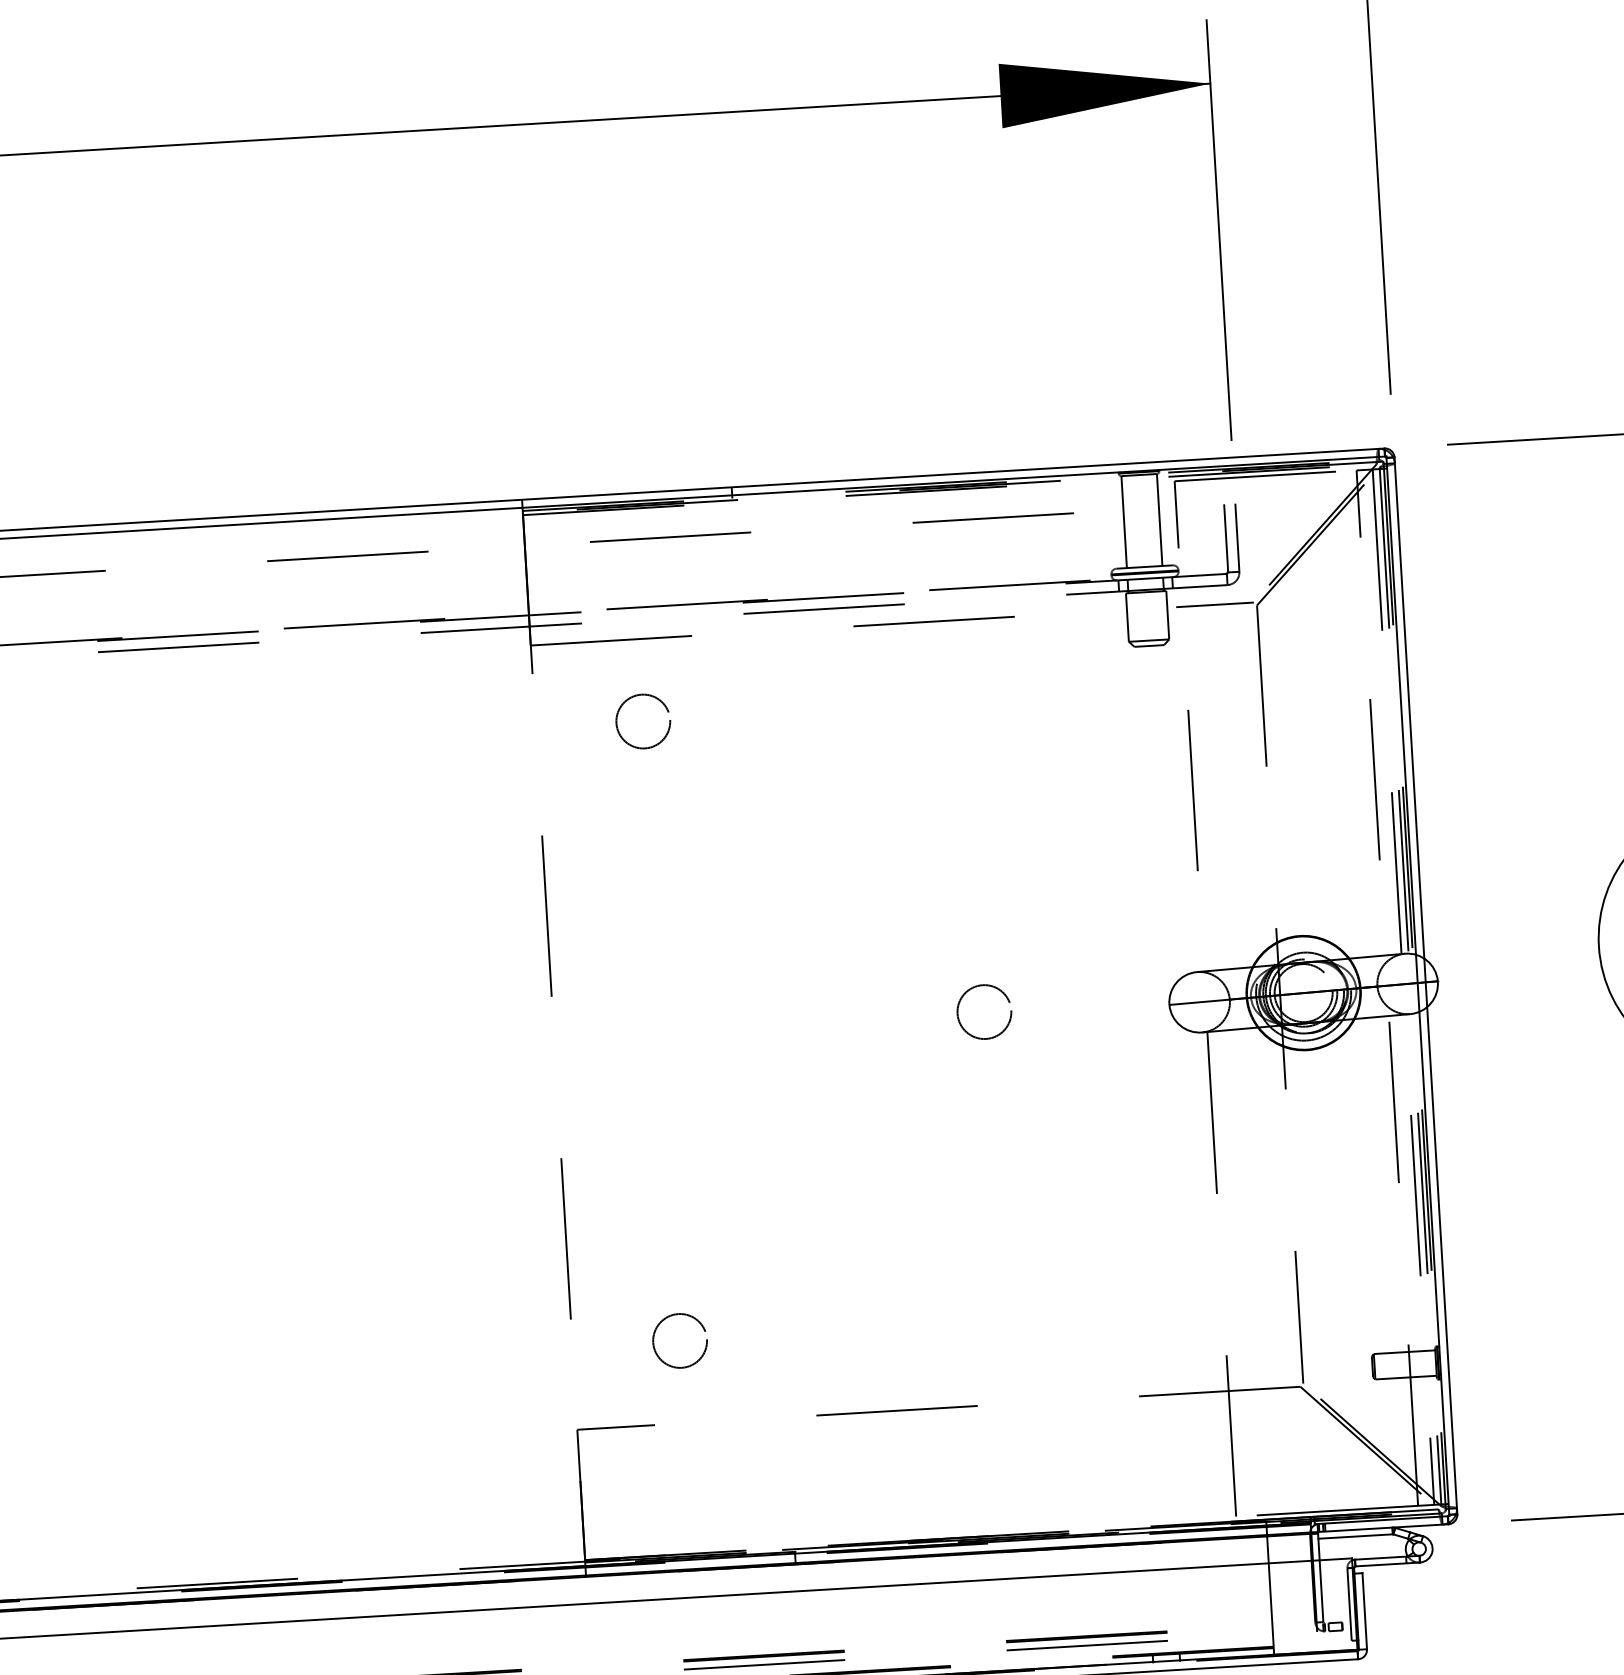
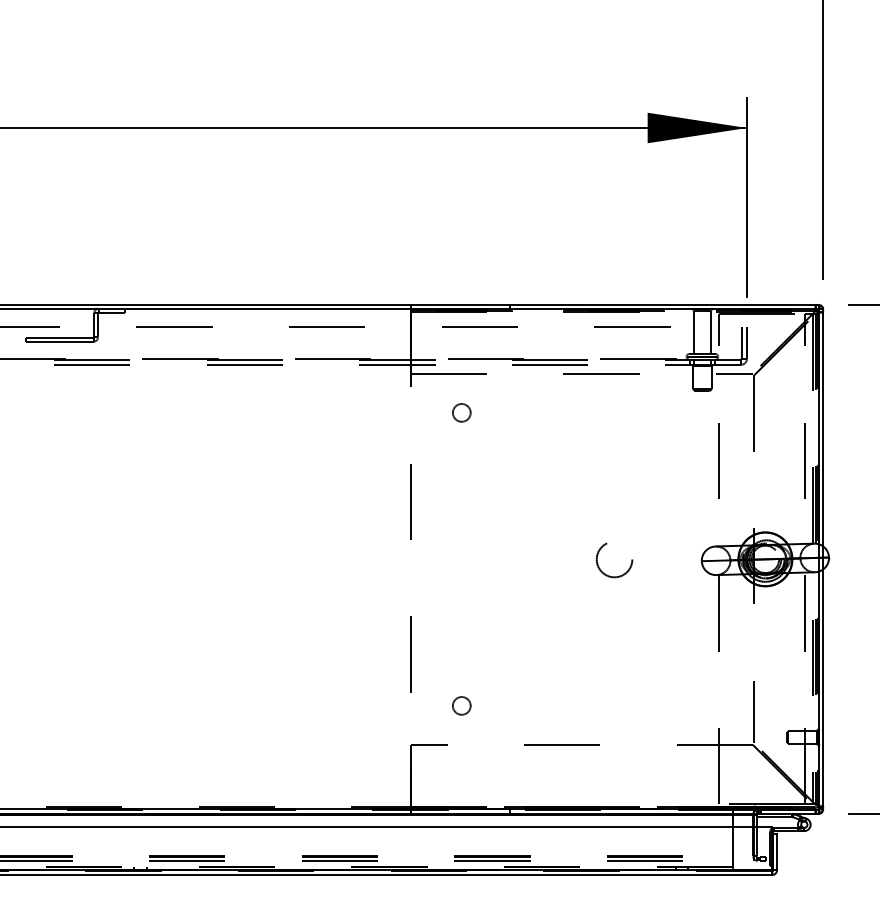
circle: (642, 720) -> (461, 412), size x0.7
circle: (982, 1010) -> (613, 558), size x1.4
circle: (679, 1340) -> (461, 705), size x0.7

